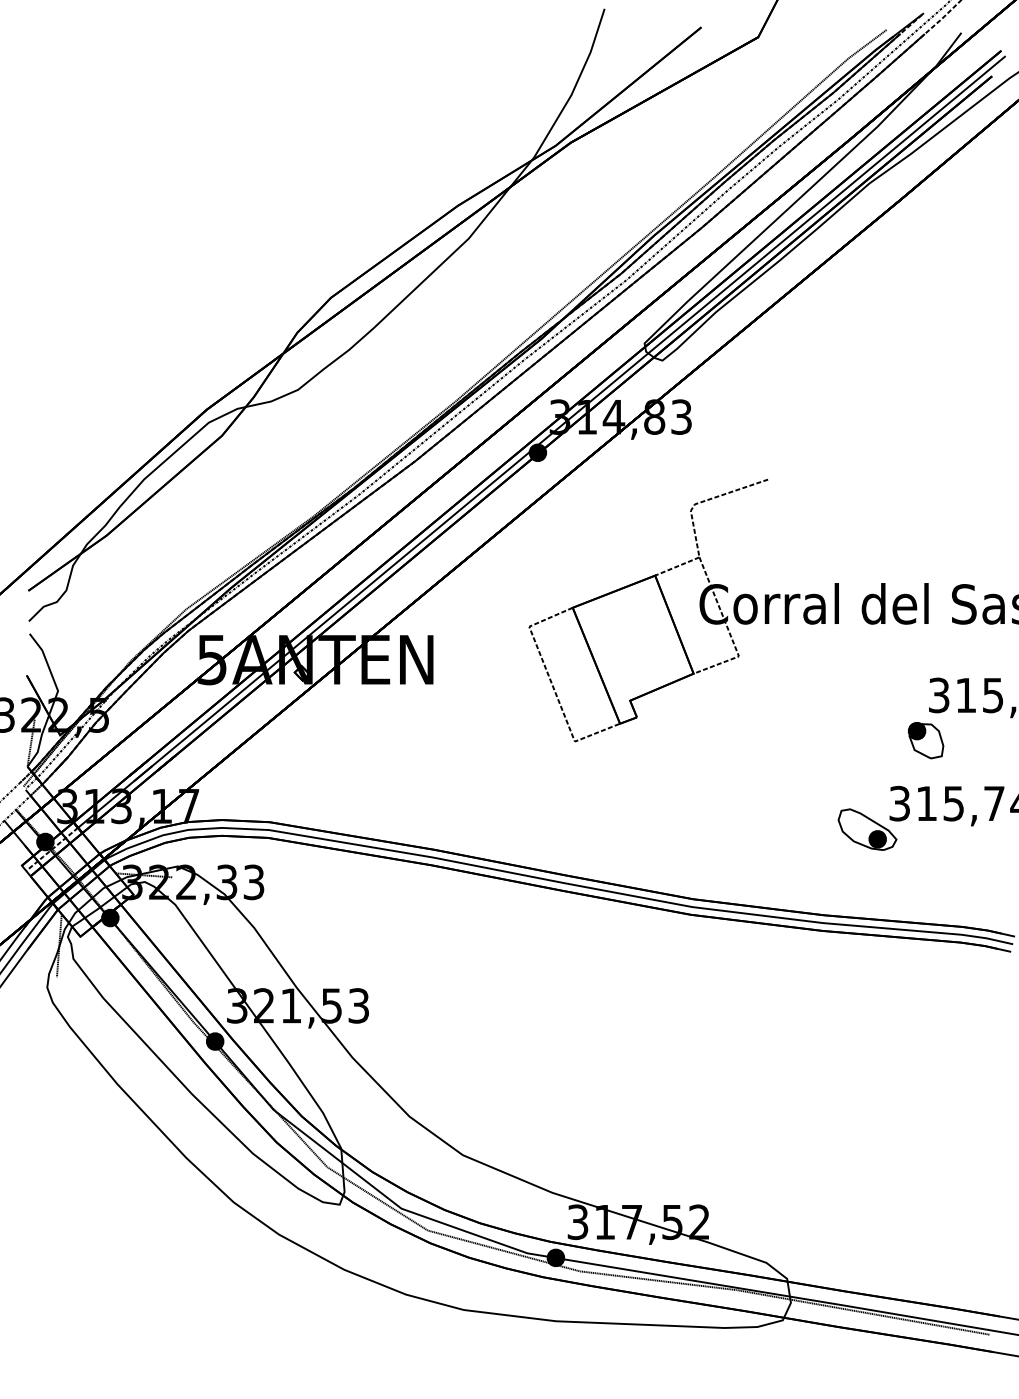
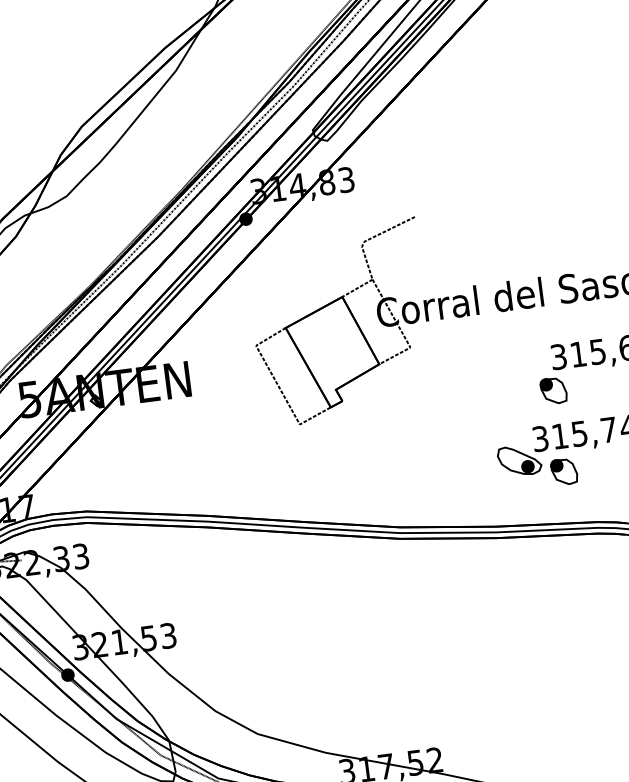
part: (926, 852) -> (564, 471), added

